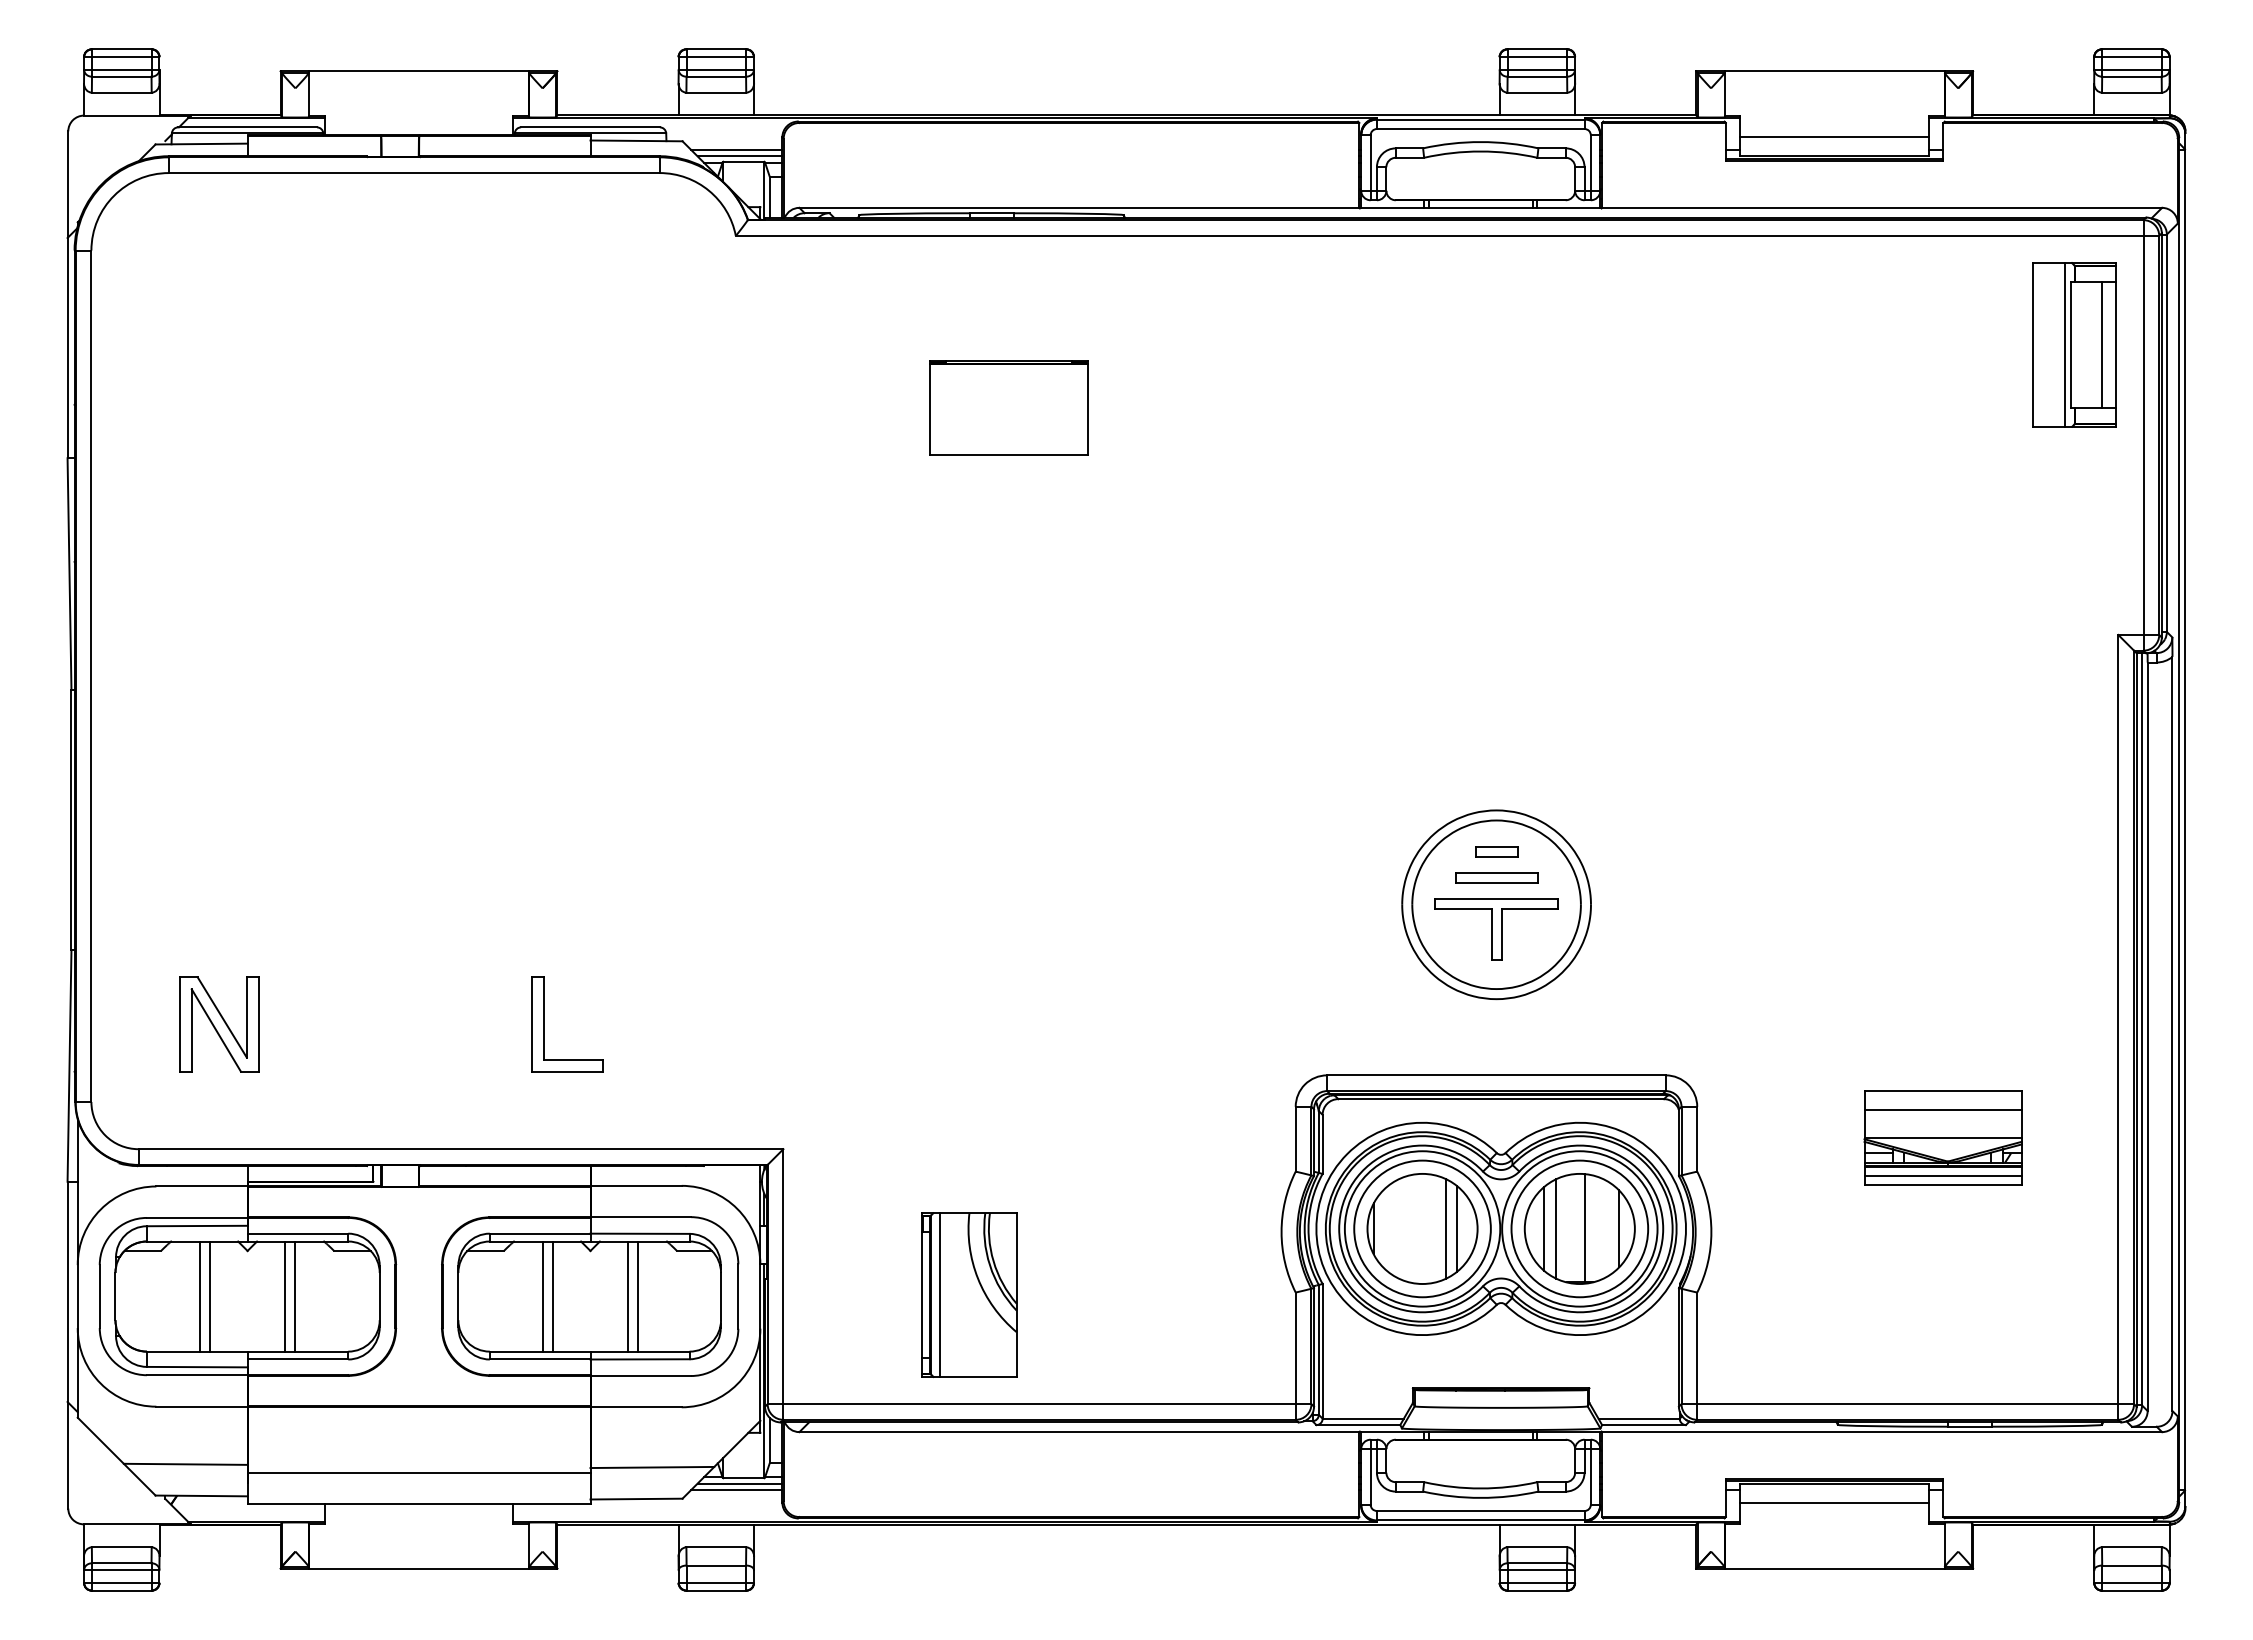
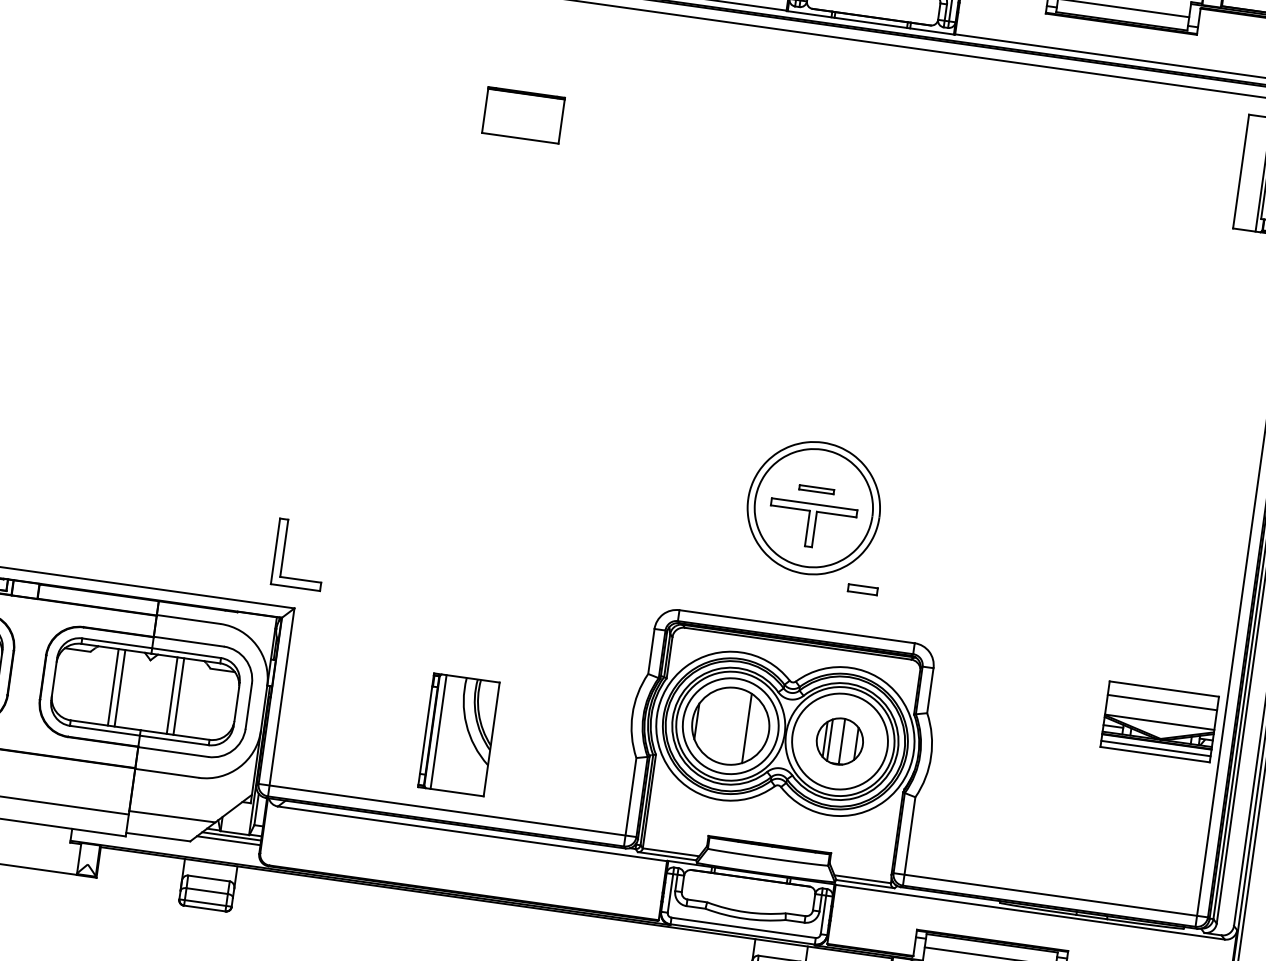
part: (1008, 407) -> (523, 115), size x0.7
part: (1496, 851) -> (862, 589), moved
part: (1496, 877) -> (816, 489), size x0.6
part: (544, 1024) -> (283, 552), moved
part: (1942, 1137) -> (1159, 721), moved
line: (1457, 1228) -> (755, 729), removed
part: (1579, 1228) -> (839, 741), size x0.6
part: (969, 1294) -> (458, 734), moved

